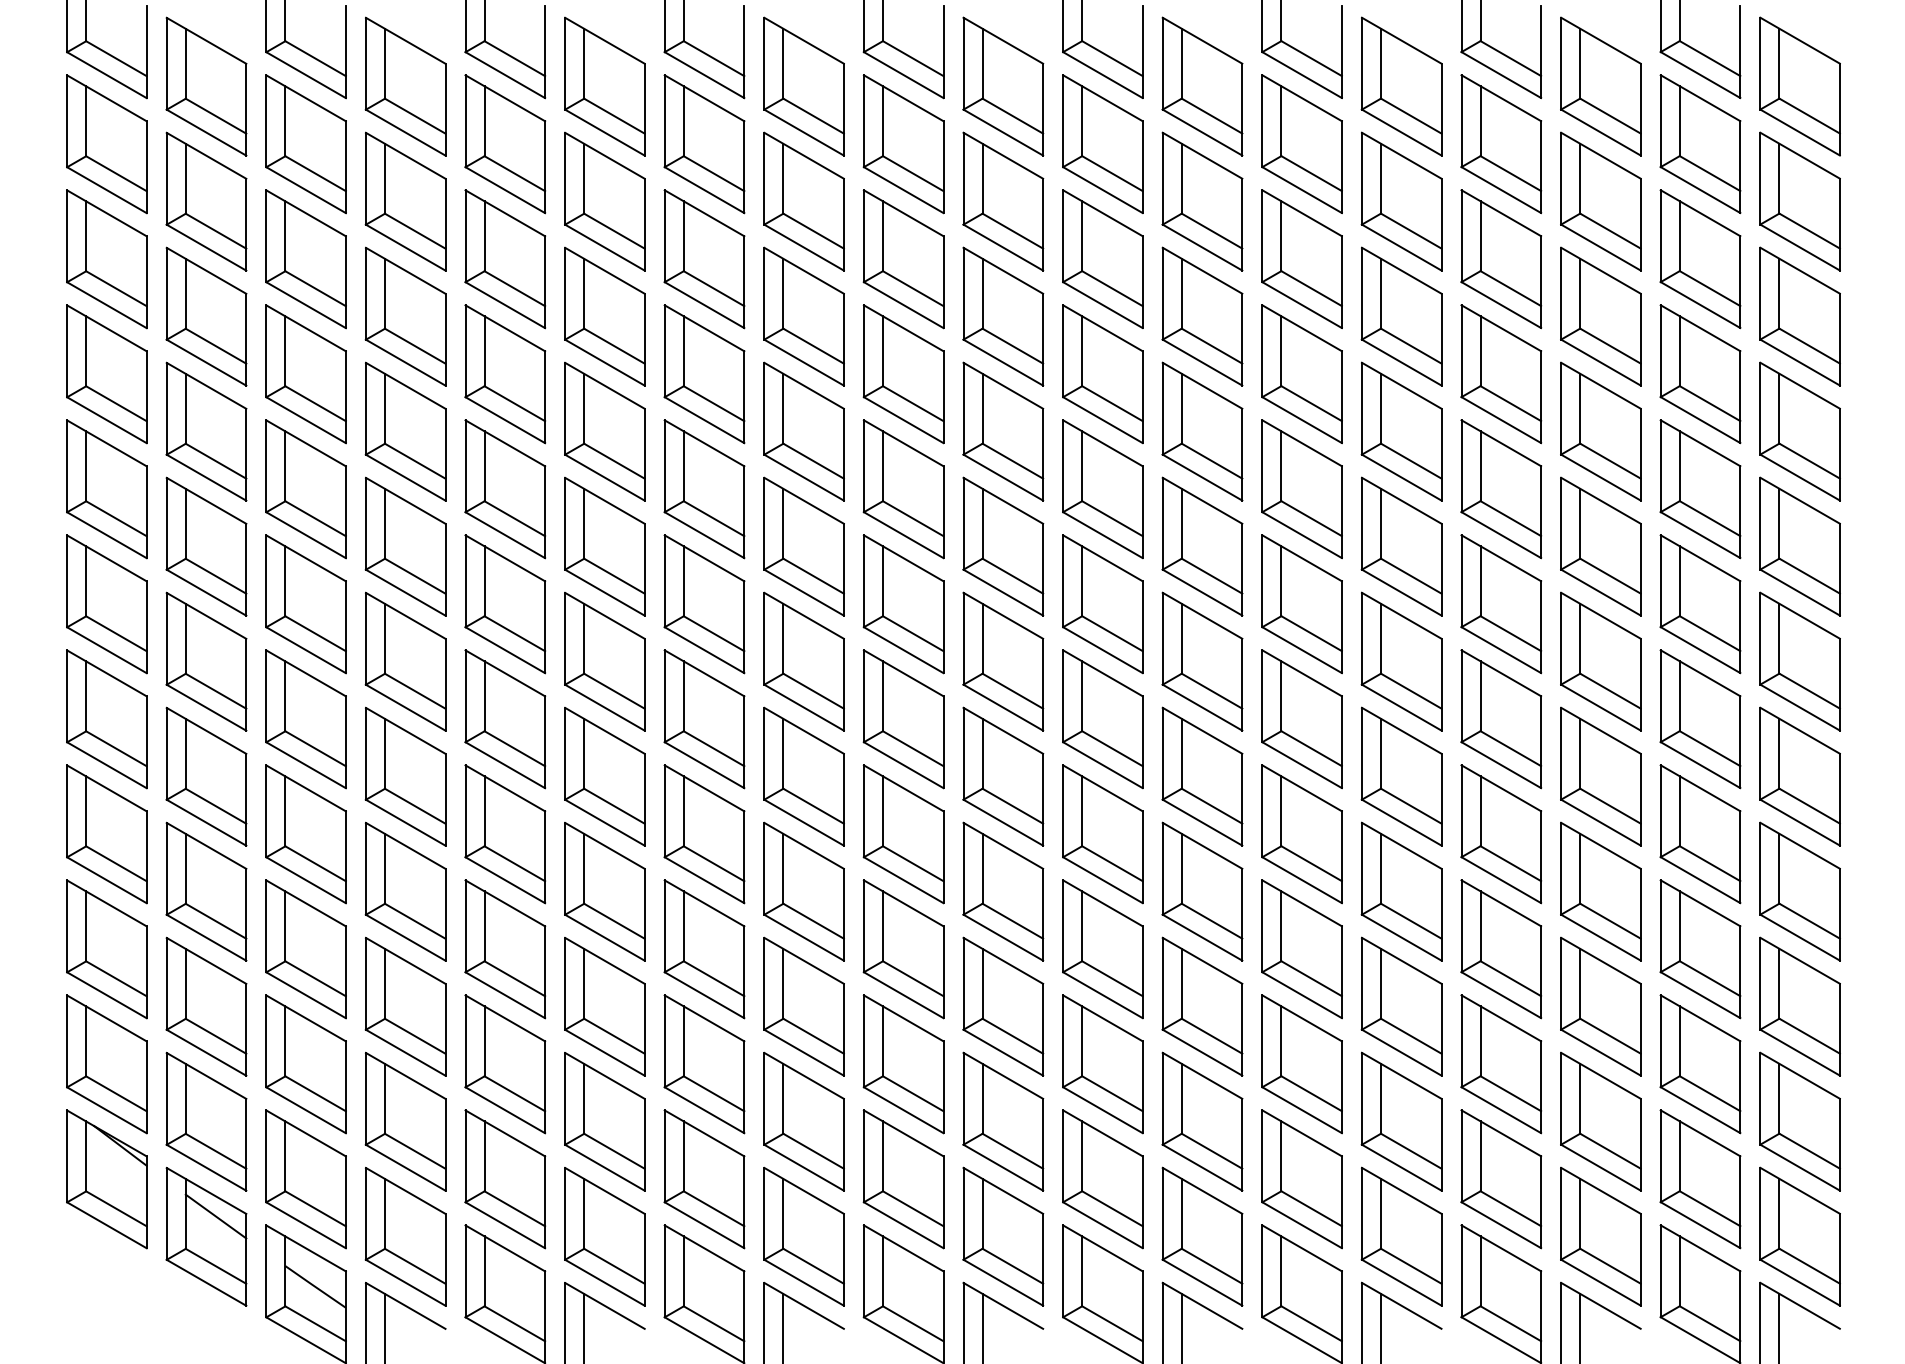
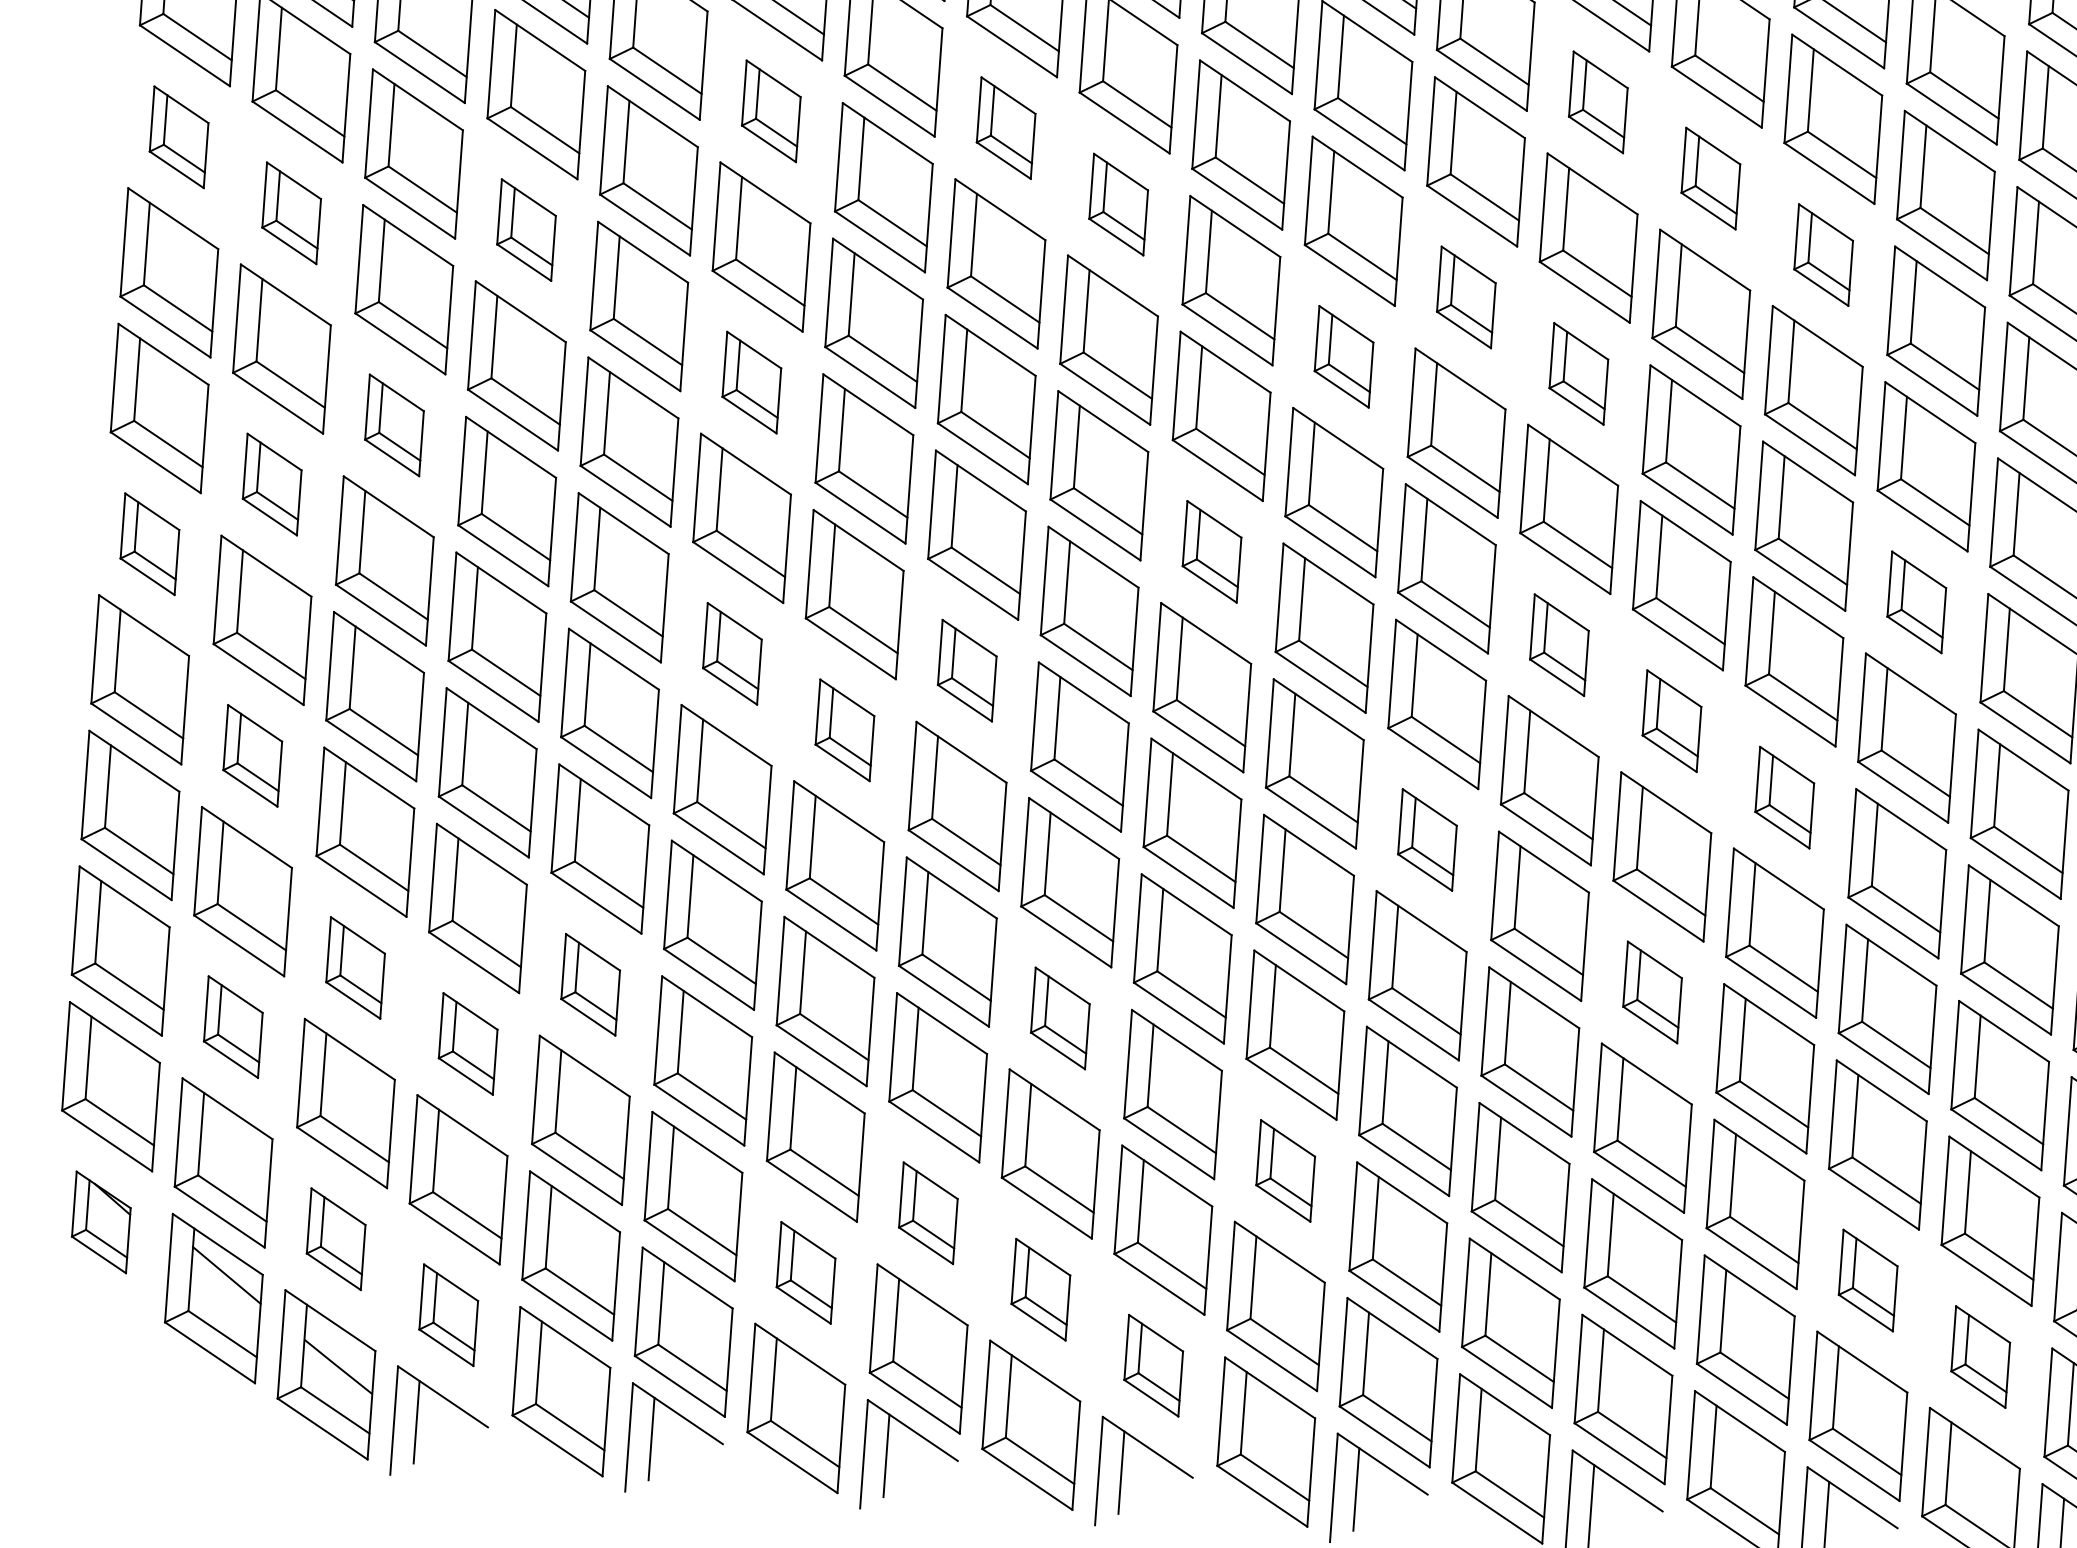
part: (1301, 143) -> (1597, 101), size x0.6
part: (604, 201) -> (770, 111), size x0.6
part: (803, 201) -> (1005, 127), size x0.6
part: (1401, 201) -> (1710, 178), size x0.6
part: (106, 259) -> (178, 137), size x0.6
part: (903, 259) -> (1118, 204), size x0.6
part: (1501, 259) -> (1823, 255), size x0.6
part: (206, 316) -> (291, 213), size x0.6
part: (405, 316) -> (526, 229), size x0.6
part: (1202, 316) -> (1466, 297), size x0.6
part: (1102, 373) -> (1343, 356), size x0.6
part: (1301, 374) -> (1578, 374), size x0.6
part: (604, 431) -> (751, 382), size x0.6
part: (305, 489) -> (393, 425), size x0.6
part: (206, 546) -> (272, 484), size x0.6
part: (1003, 546) -> (1212, 551), size x0.6
part: (1600, 546) -> (1916, 602), size x0.6
part: (106, 604) -> (149, 544), size x0.6
part: (1301, 604) -> (1558, 645), size x0.6
part: (604, 661) -> (731, 653), size x0.6
part: (803, 661) -> (966, 670), size x0.6
part: (1401, 661) -> (1671, 721), size x0.6
part: (704, 719) -> (844, 730), size x0.6
part: (1501, 719) -> (1784, 797), size x0.6
part: (206, 776) -> (252, 755), size x0.6
part: (1202, 776) -> (1427, 839), size x0.6
part: (1401, 891) -> (1652, 992), size x0.6
part: (305, 949) -> (354, 968), size x0.6
part: (505, 949) -> (590, 984), size x0.6
part: (903, 949) -> (1060, 1018), size x0.6
part: (206, 1006) -> (233, 1026), size x0.6
part: (405, 1006) -> (468, 1043), size x0.6
part: (1102, 1064) -> (1285, 1171), size x0.6
part: (803, 1121) -> (927, 1213), size x0.6
part: (1600, 1121) -> (1867, 1280), size x0.6
part: (106, 1179) -> (100, 1222), size x0.6
part: (305, 1179) -> (335, 1239), size x0.6
part: (704, 1179) -> (806, 1273), size x0.6
part: (903, 1179) -> (1040, 1289), size x0.6
part: (1700, 1179) -> (1980, 1357), size x0.6
part: (405, 1236) -> (448, 1314), size x0.6
part: (1003, 1236) -> (1153, 1365), size x0.6

